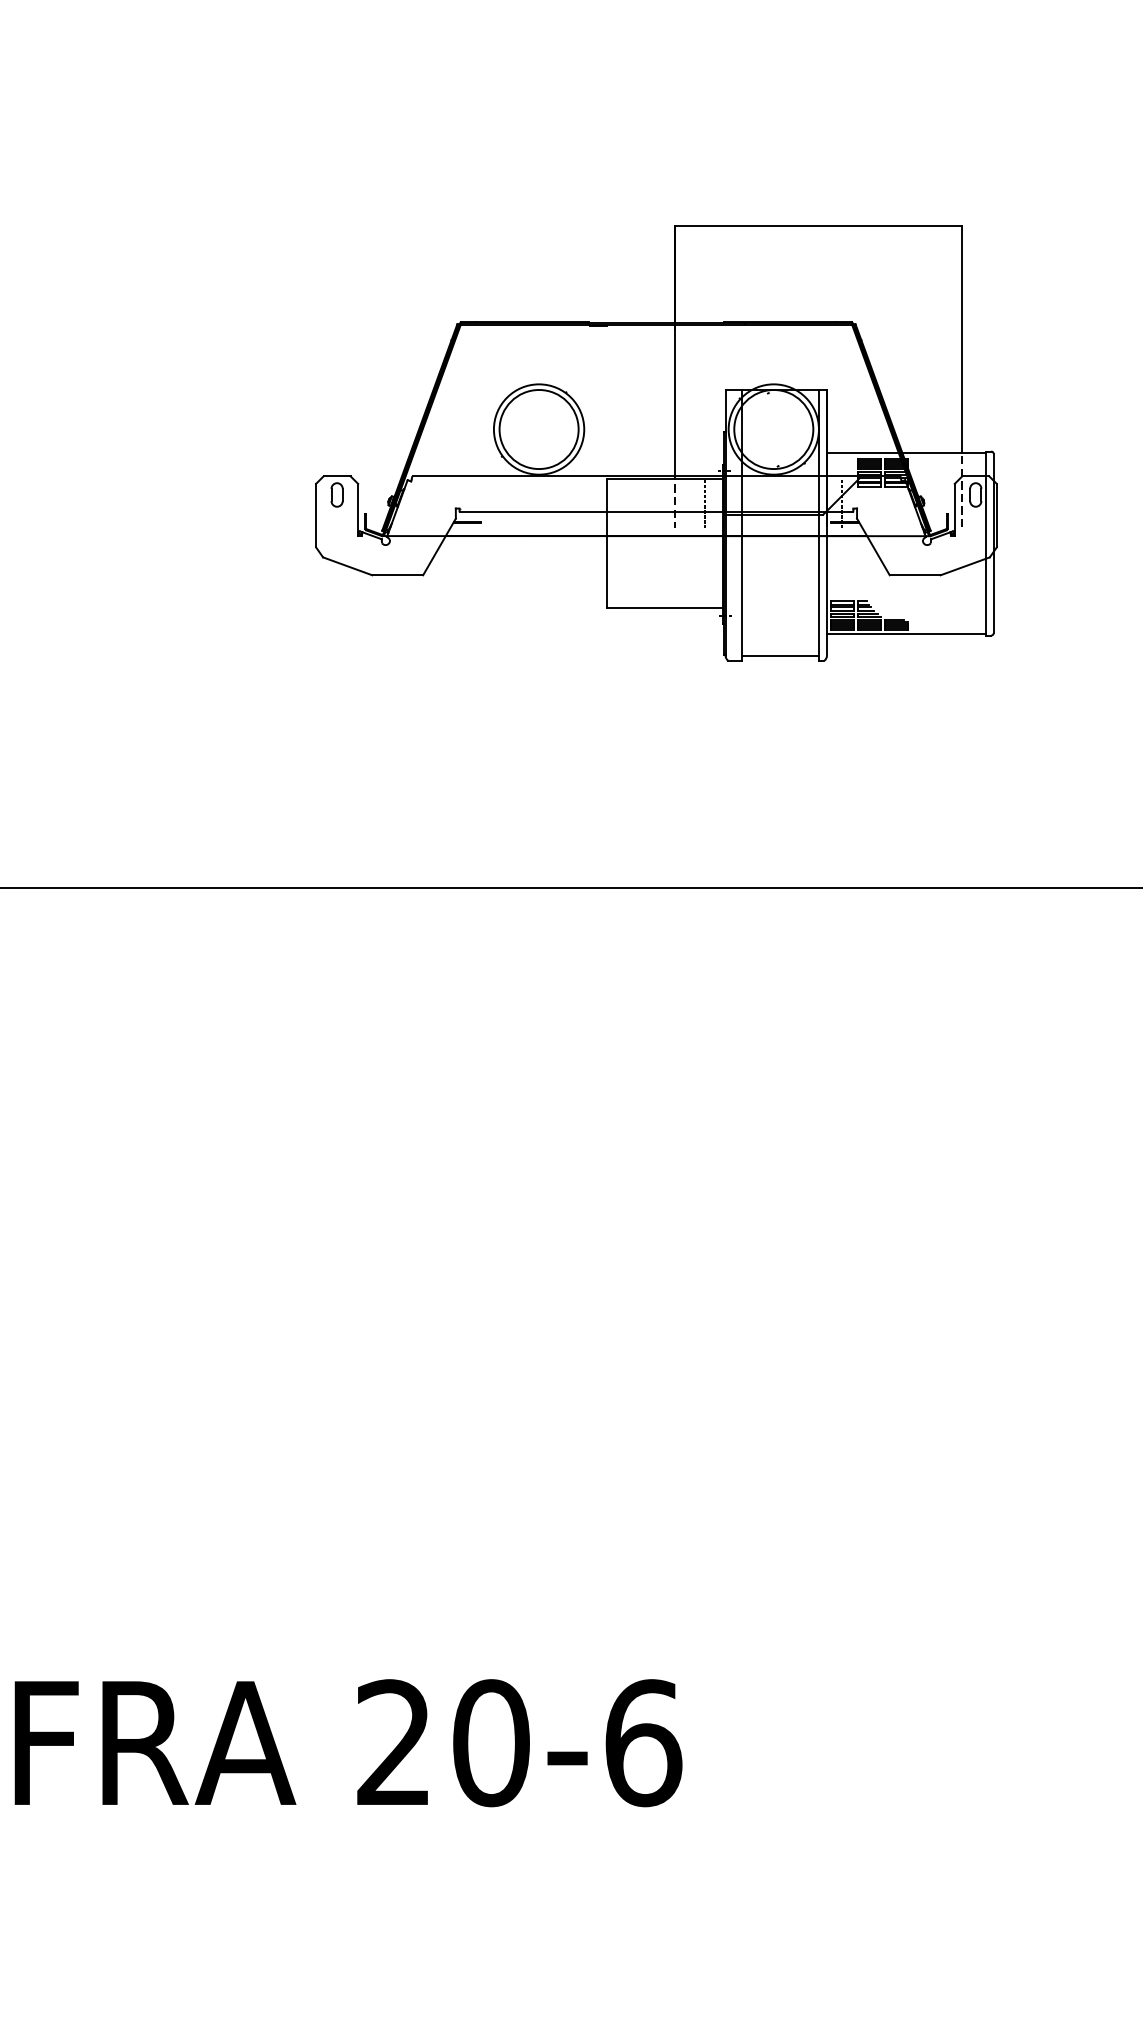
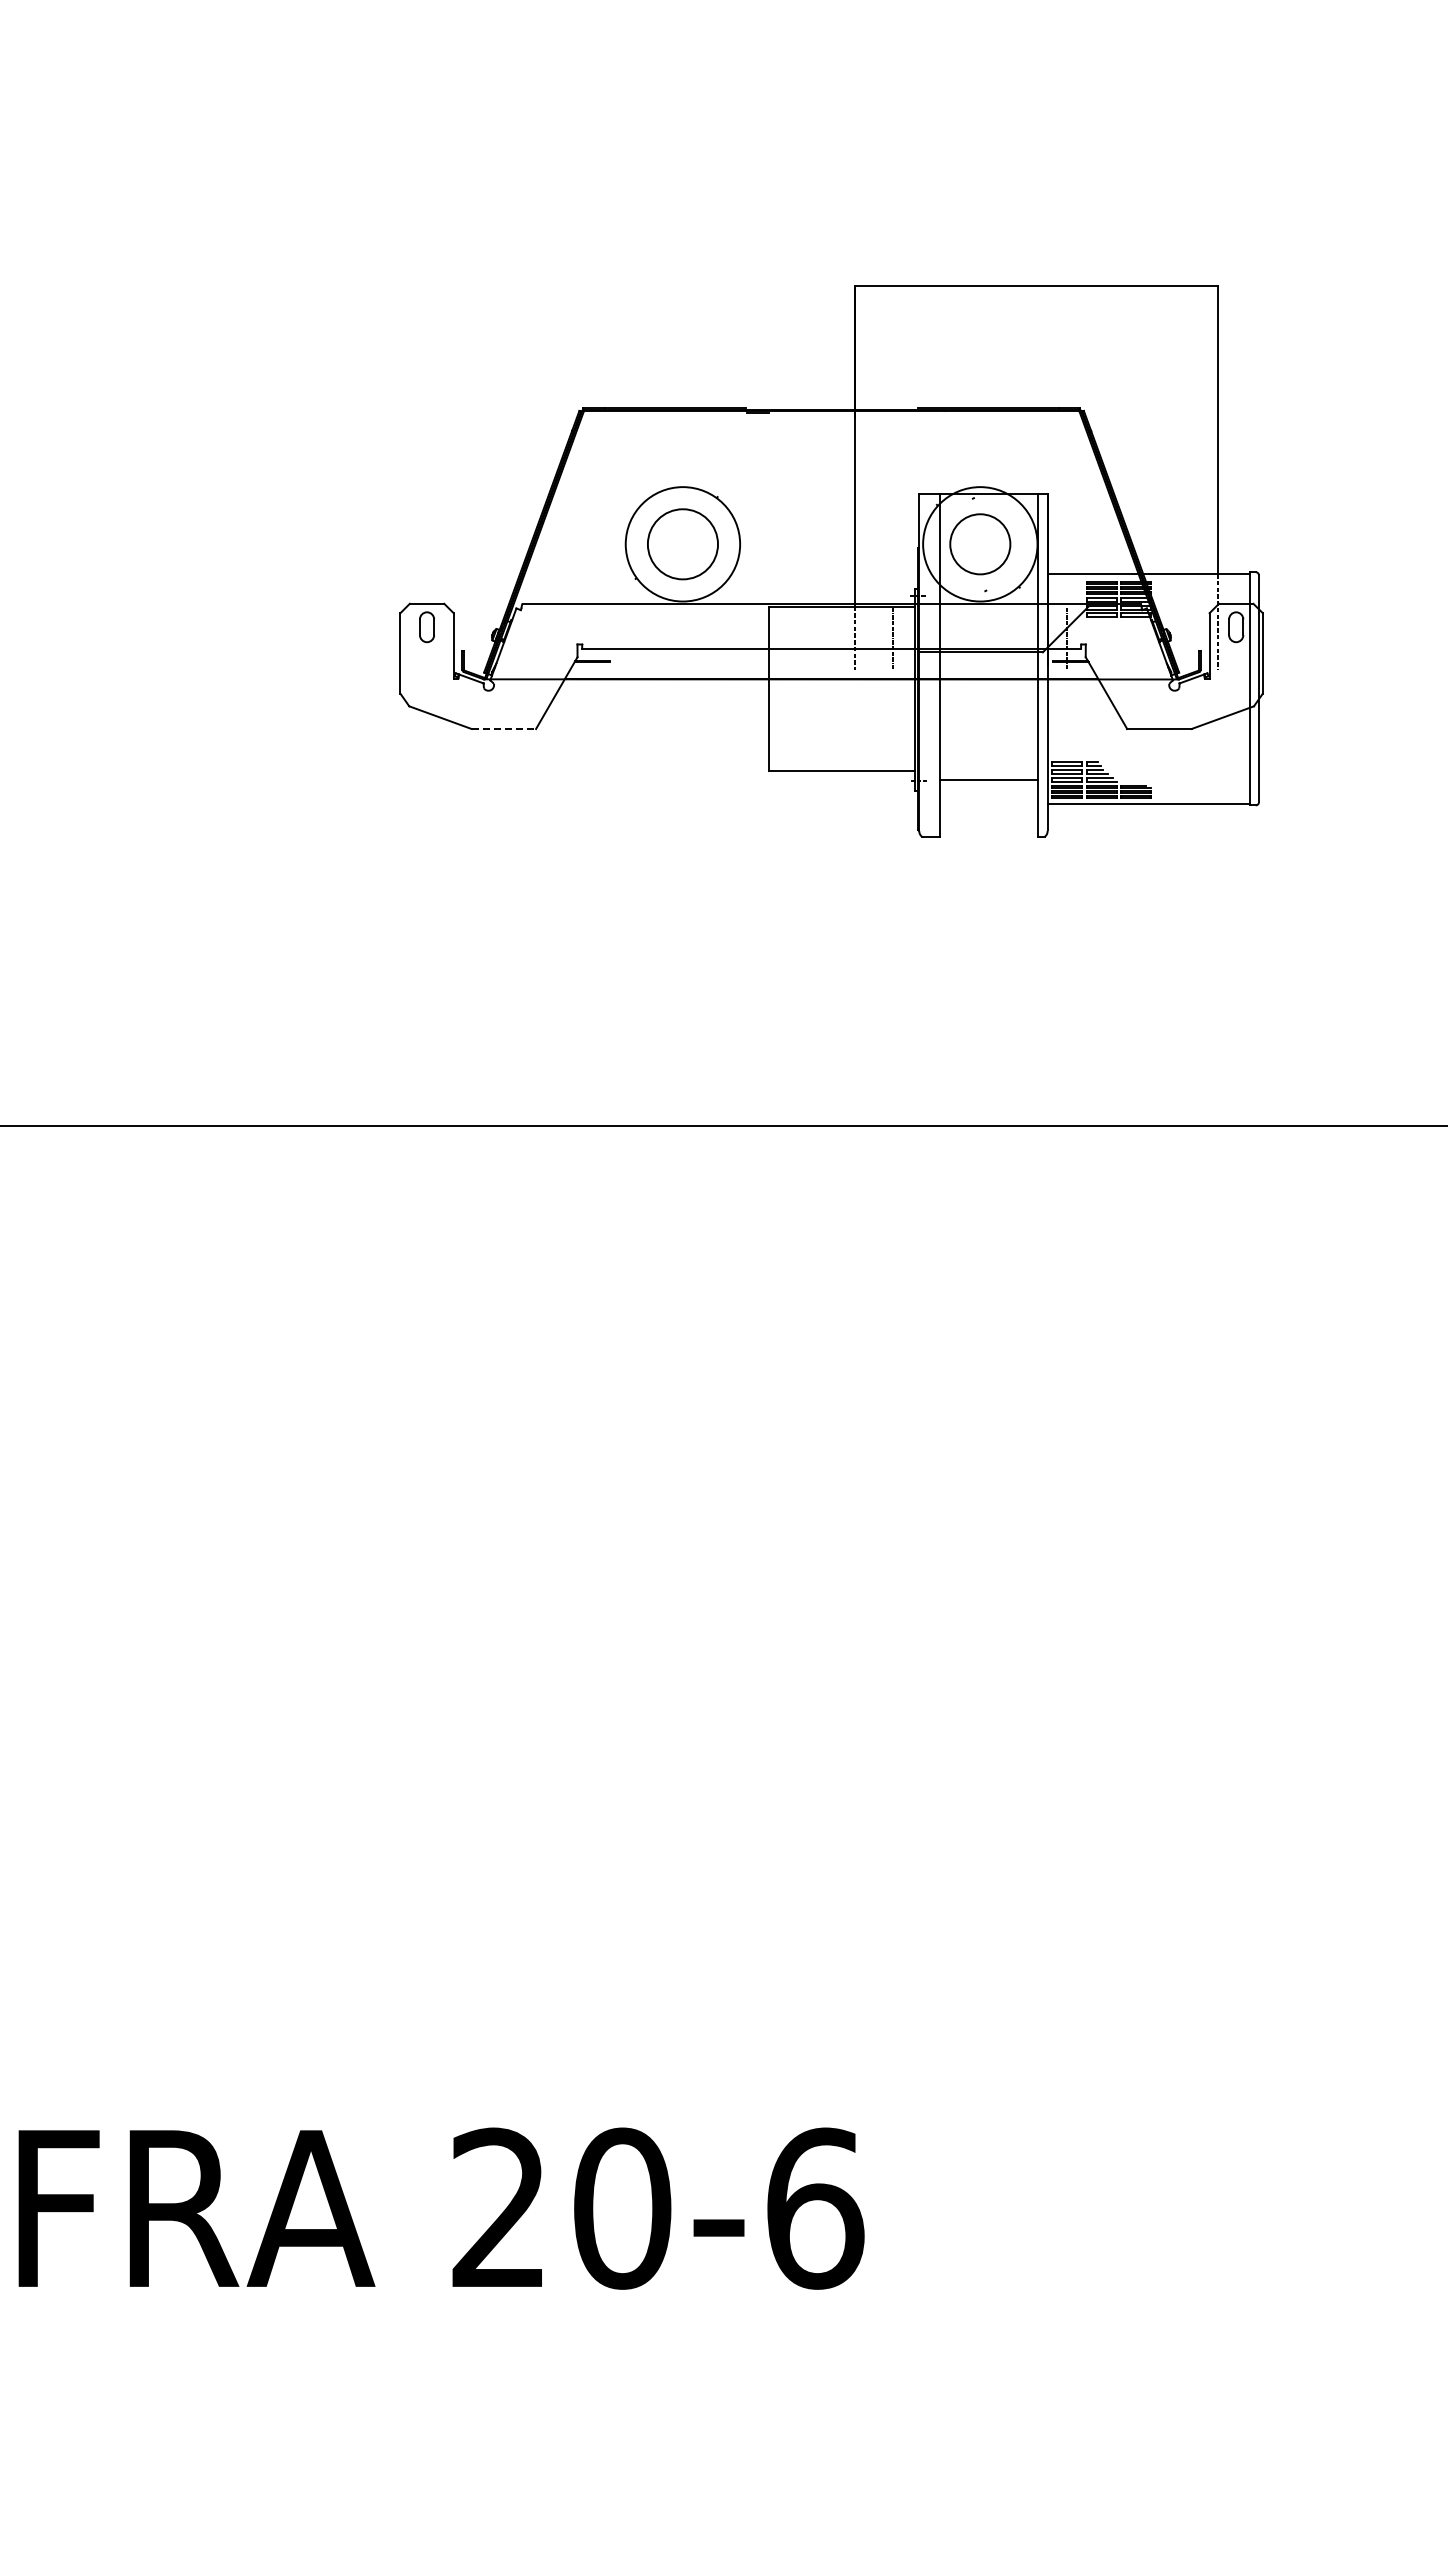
circle: (538, 429) -> (682, 544), size x0.7
circle: (773, 429) -> (980, 544), size x0.6
line: (398, 575) -> (504, 729), solid -> dashed
line: (780, 655) -> (988, 779), moved

